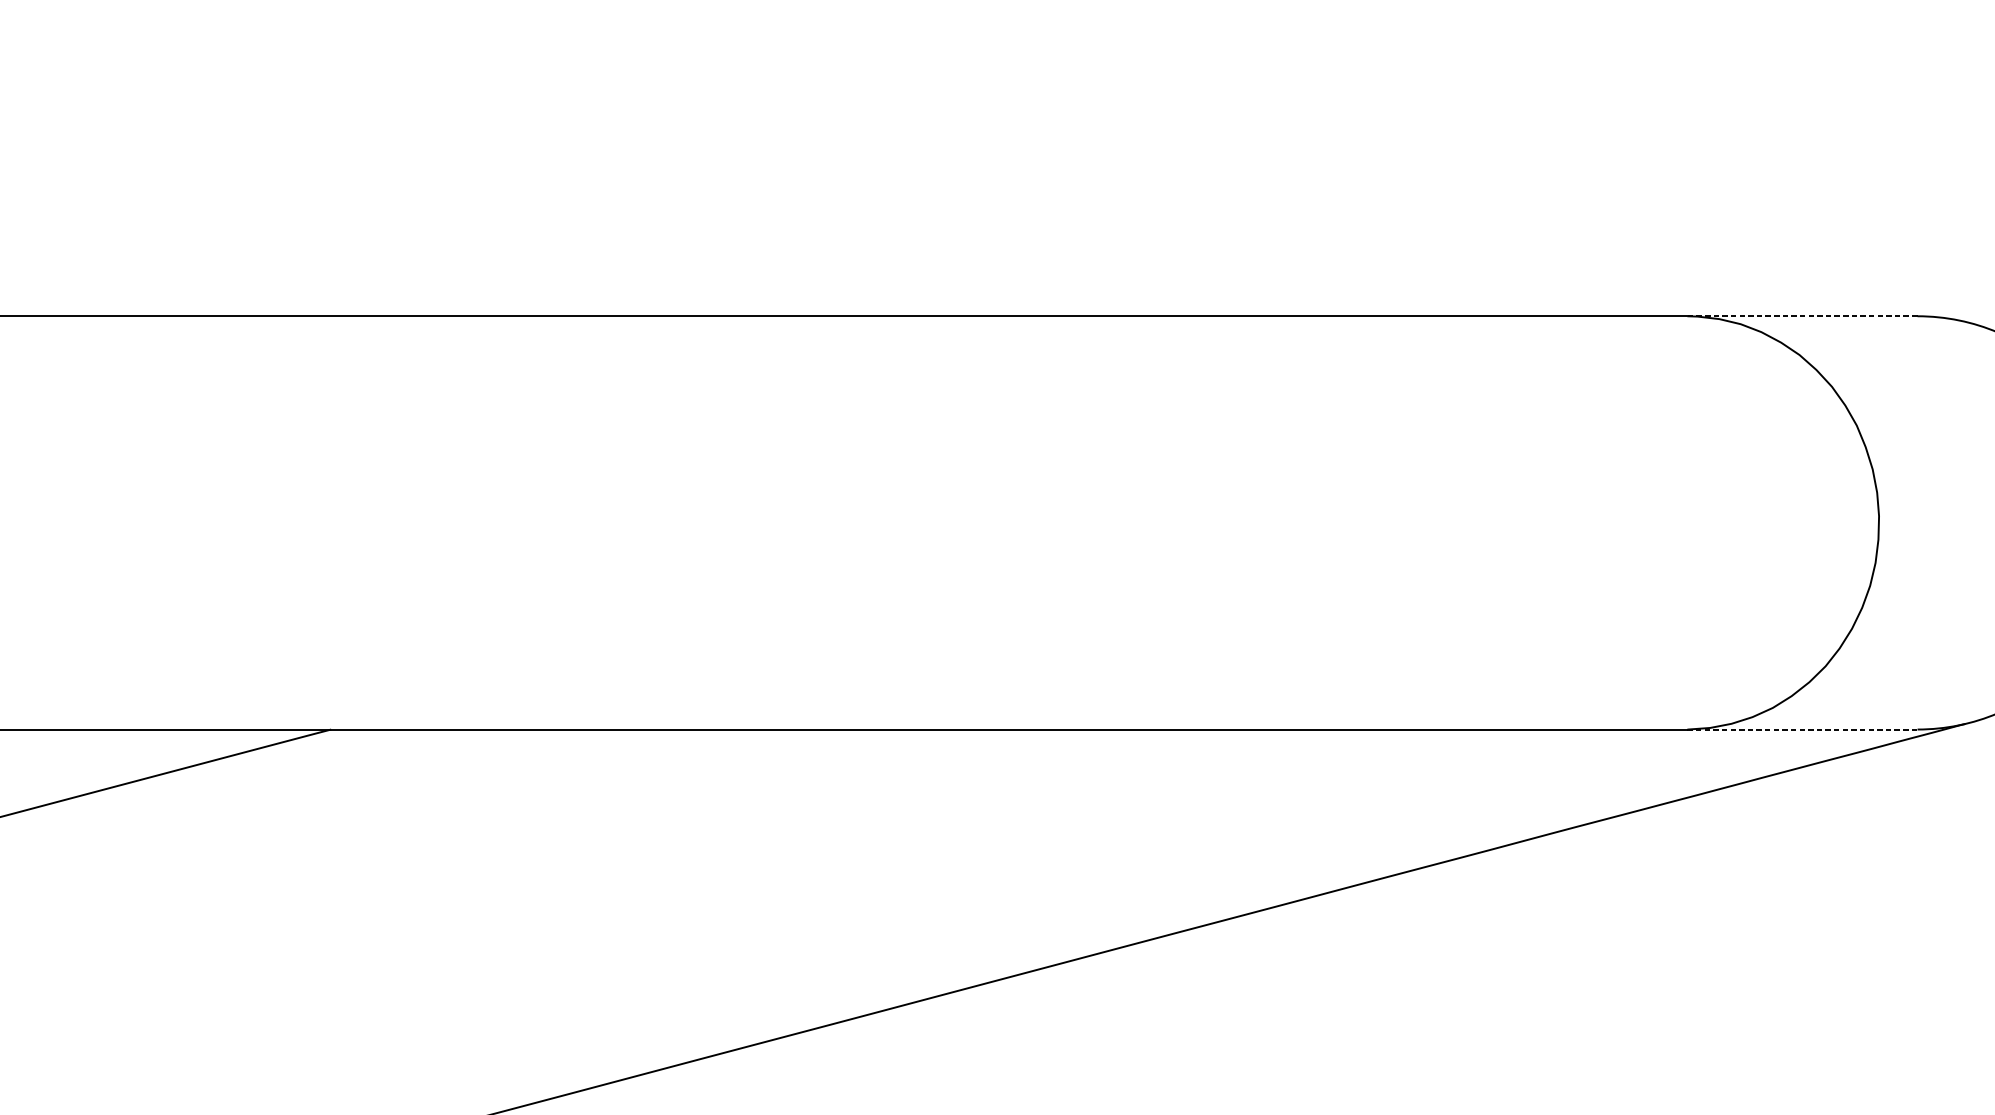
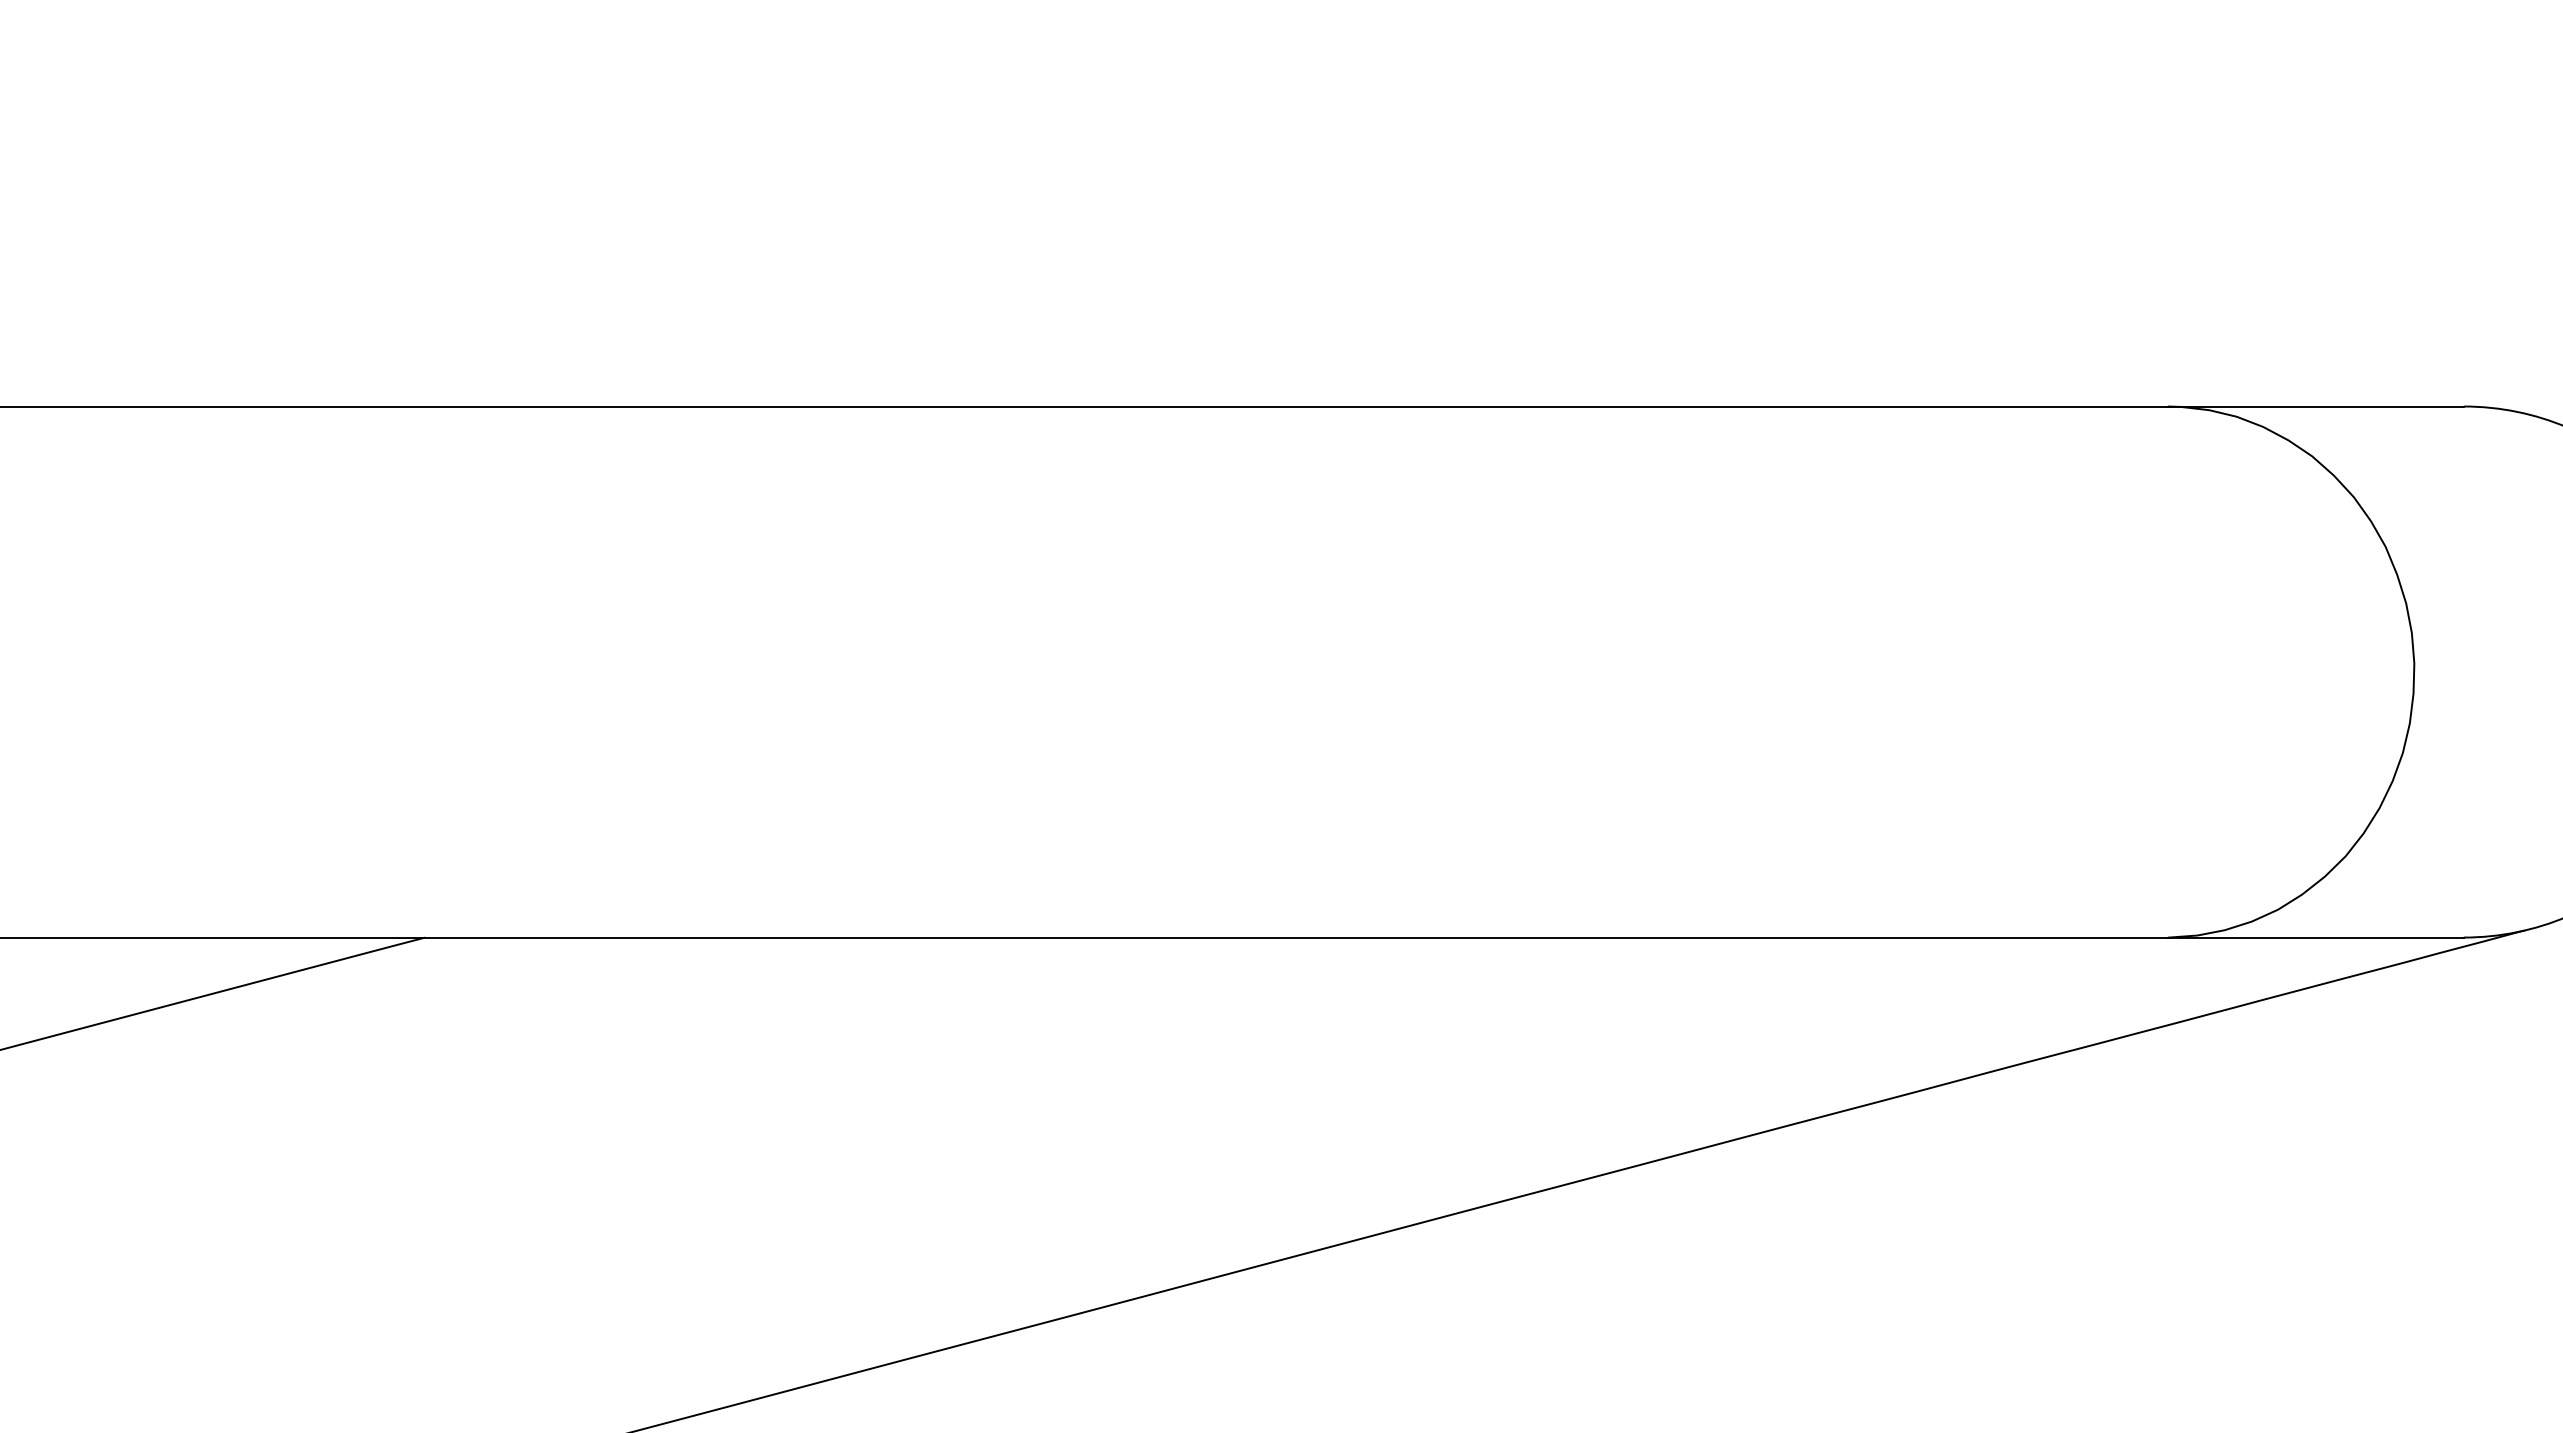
line: (1802, 316) -> (2315, 406), dashed -> solid
line: (1802, 729) -> (2315, 937), dashed -> solid

